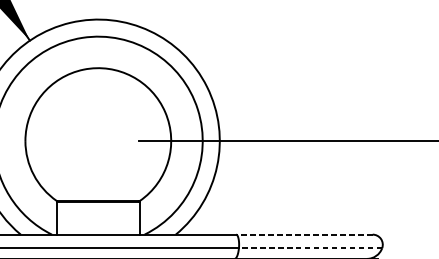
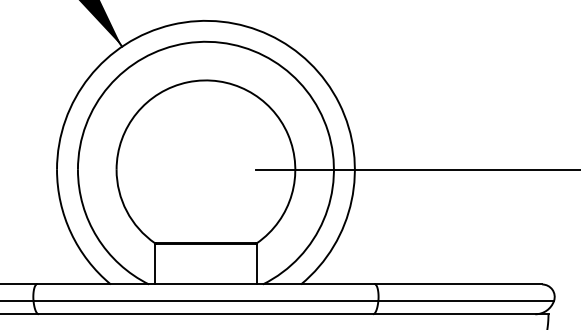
line: (304, 234) -> (458, 284), dashed -> solid
line: (310, 248) -> (466, 301), dashed -> solid

